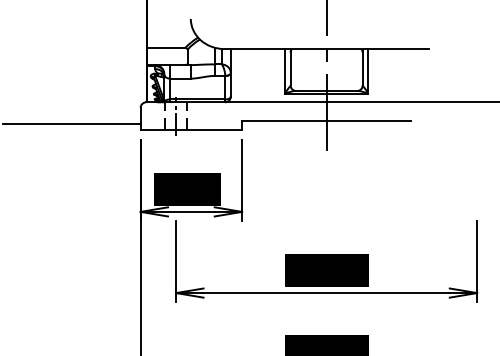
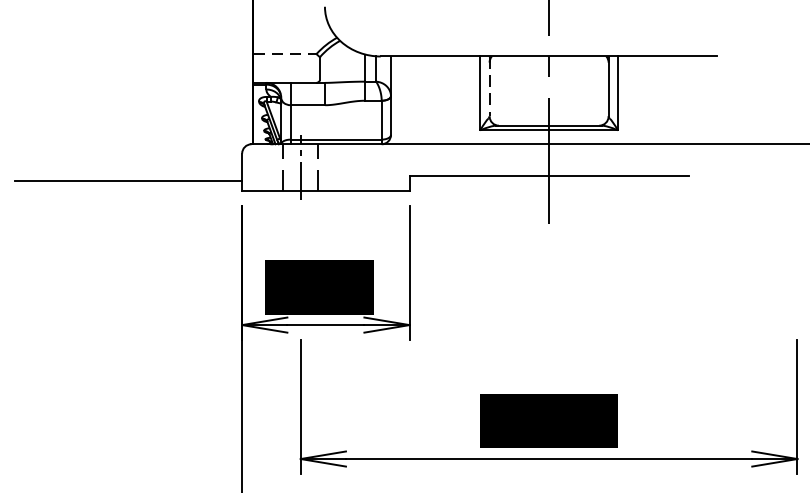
line: (167, 47) -> (286, 53), solid -> dashed
line: (290, 67) -> (489, 86), solid -> dashed

